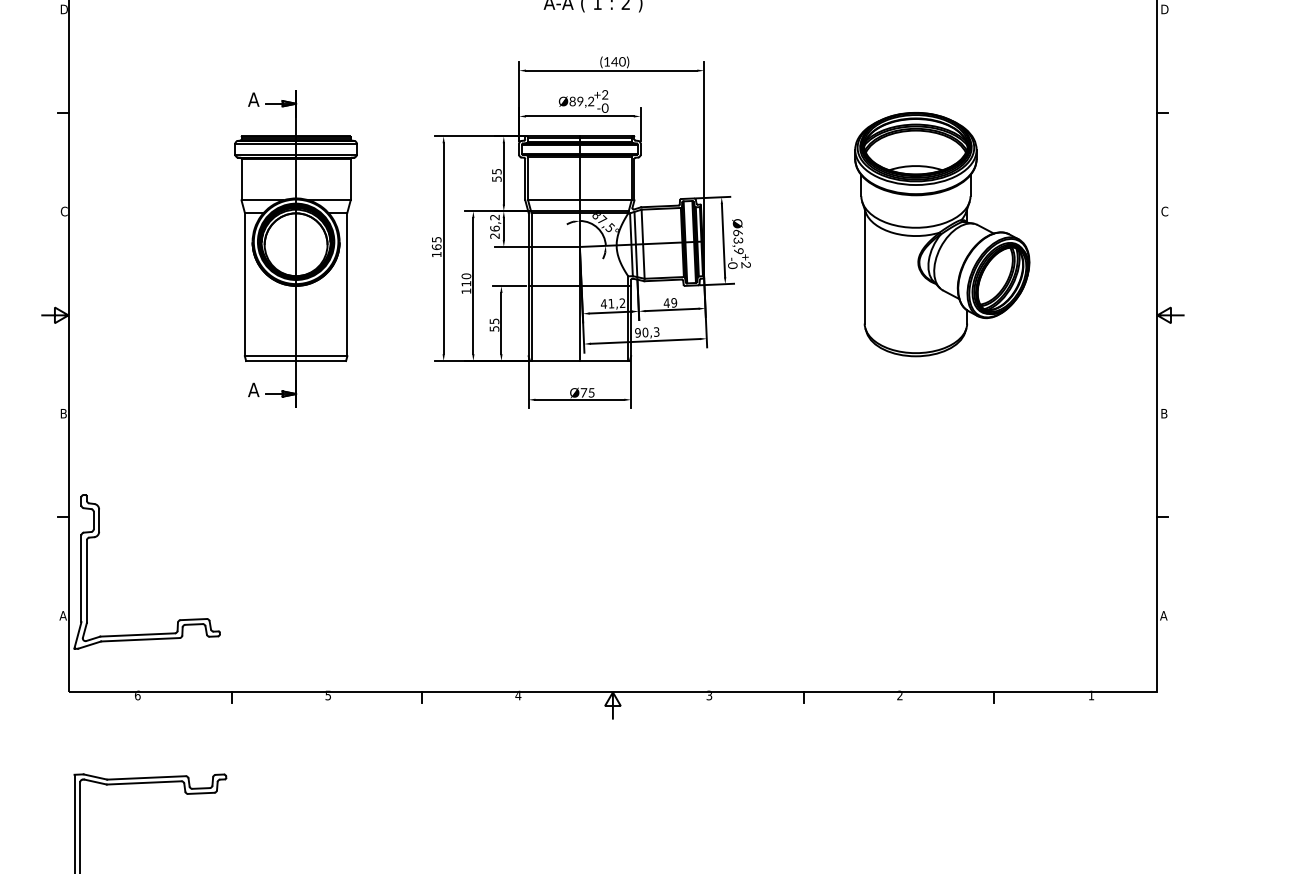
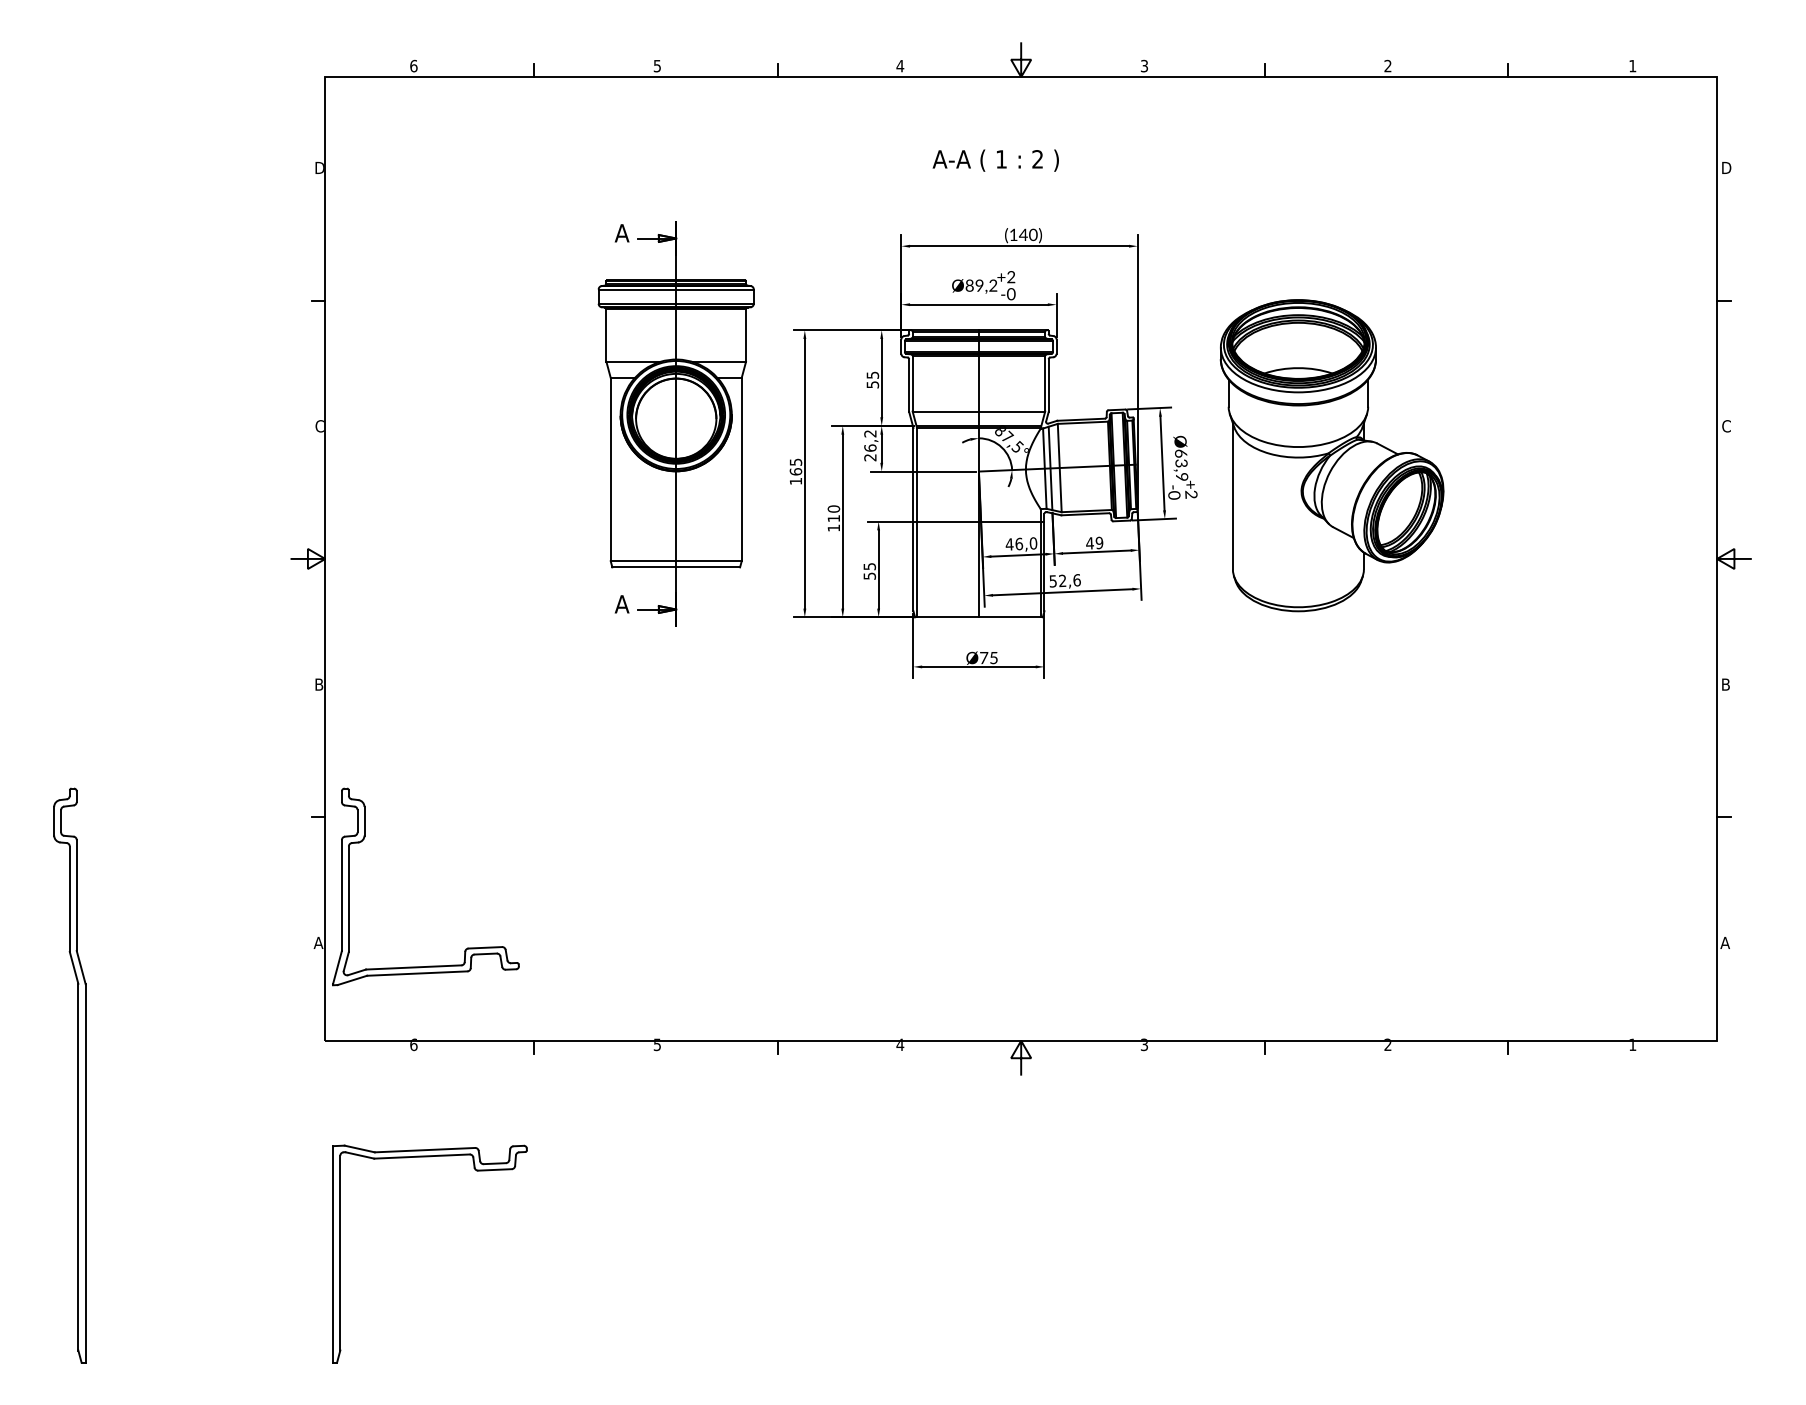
part: (941, 234) -> (1331, 455), moved
part: (295, 248) -> (675, 423), moved
text: (617, 303) -> (1026, 543), 41,2 -> 46,0
text: (646, 332) -> (1064, 580), 90,3 -> 52,6

